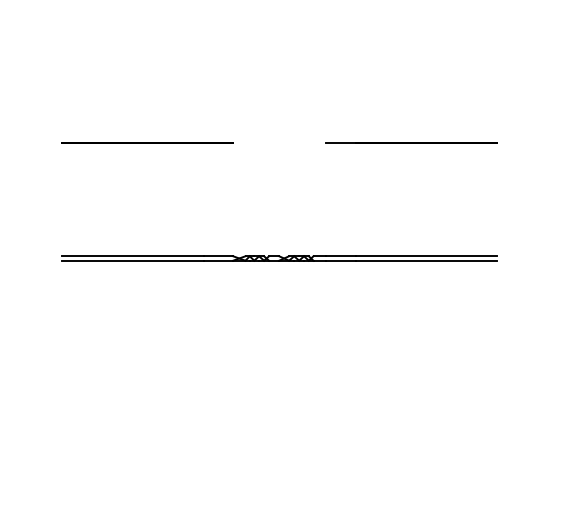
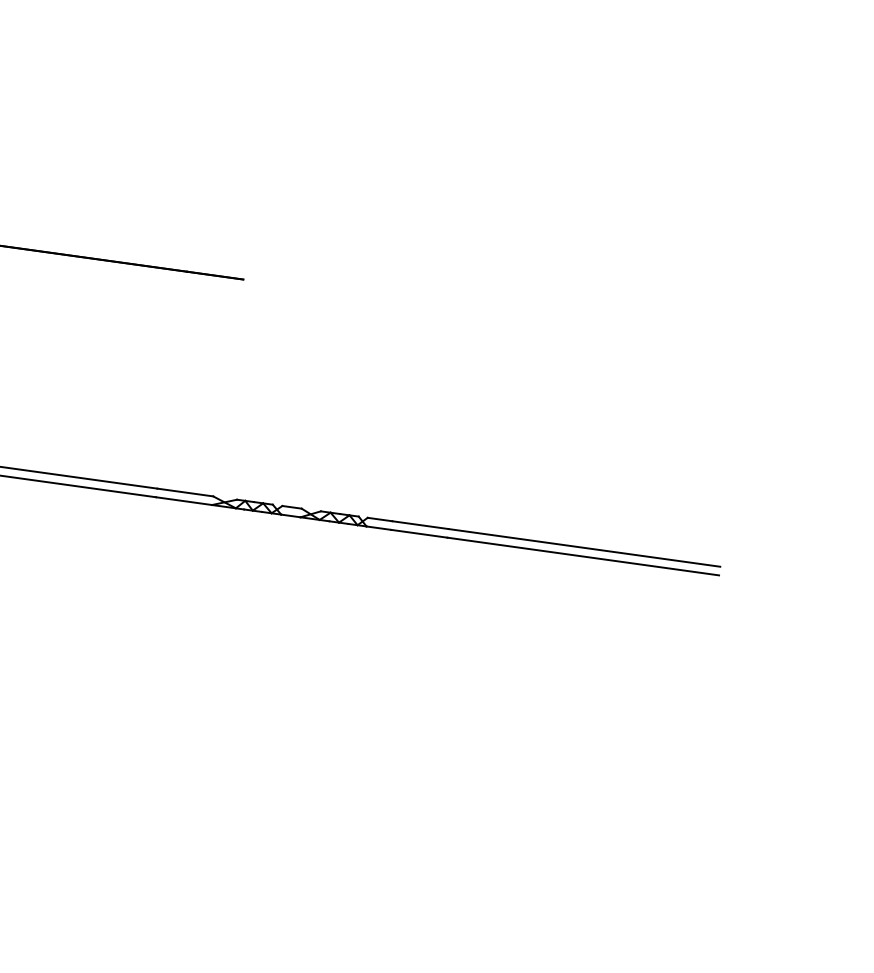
line: (411, 142) -> (586, 325), removed

